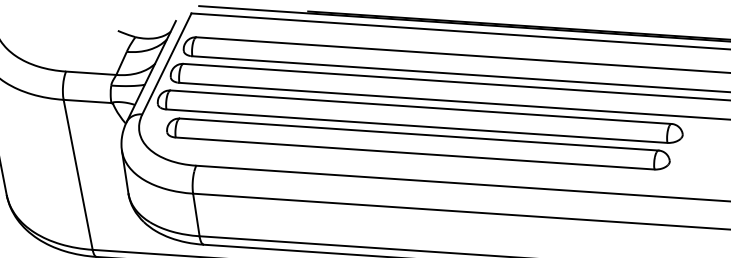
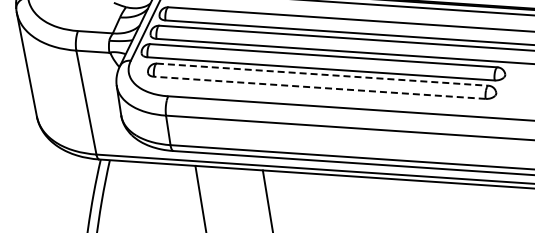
line: (420, 134) -> (323, 74), solid -> dashed
line: (414, 153) -> (319, 87), solid -> dashed

